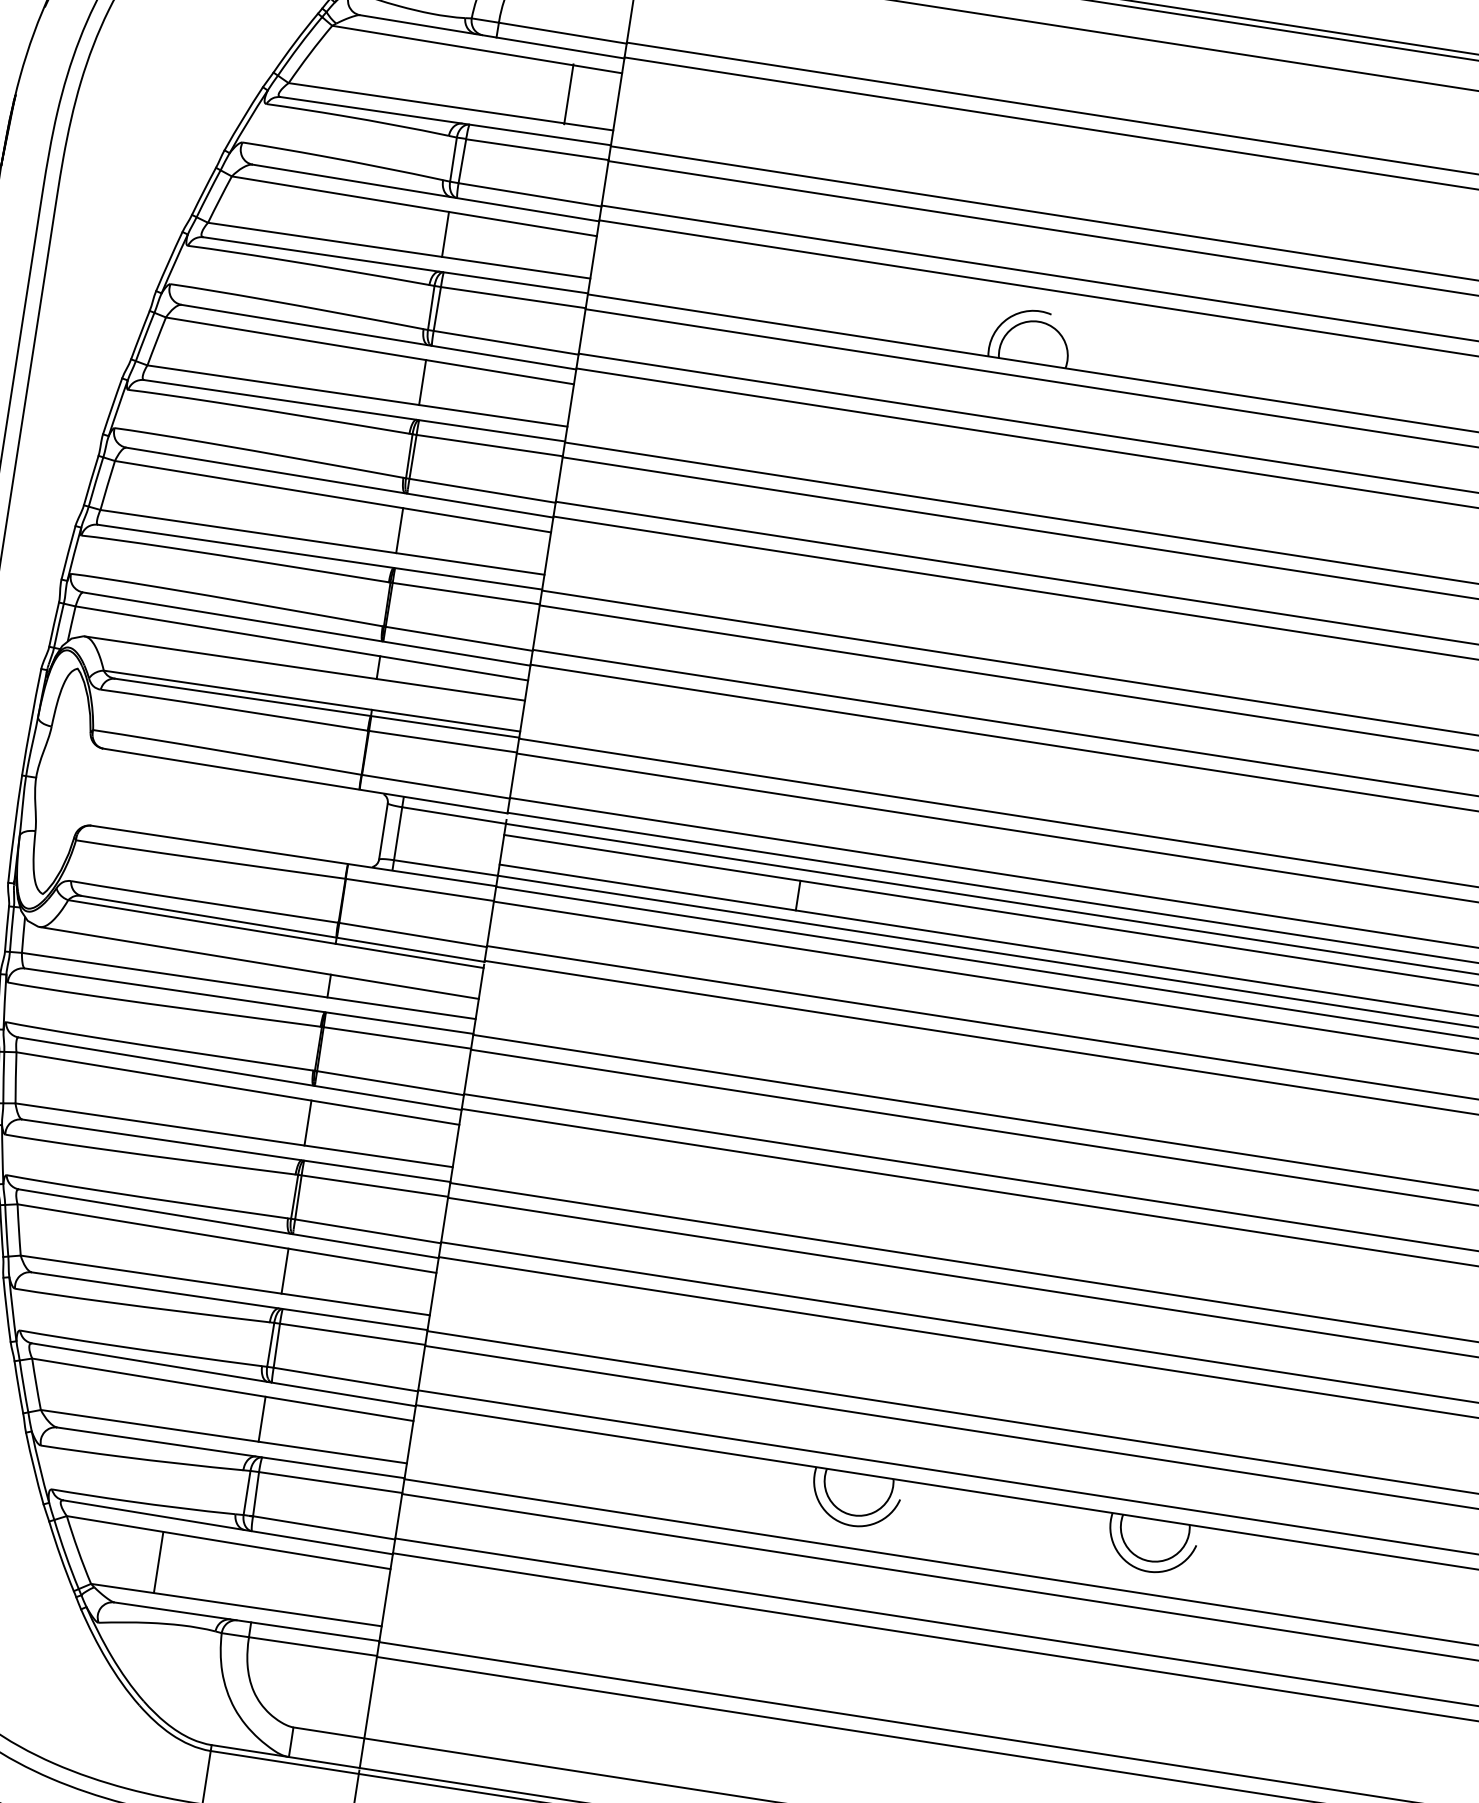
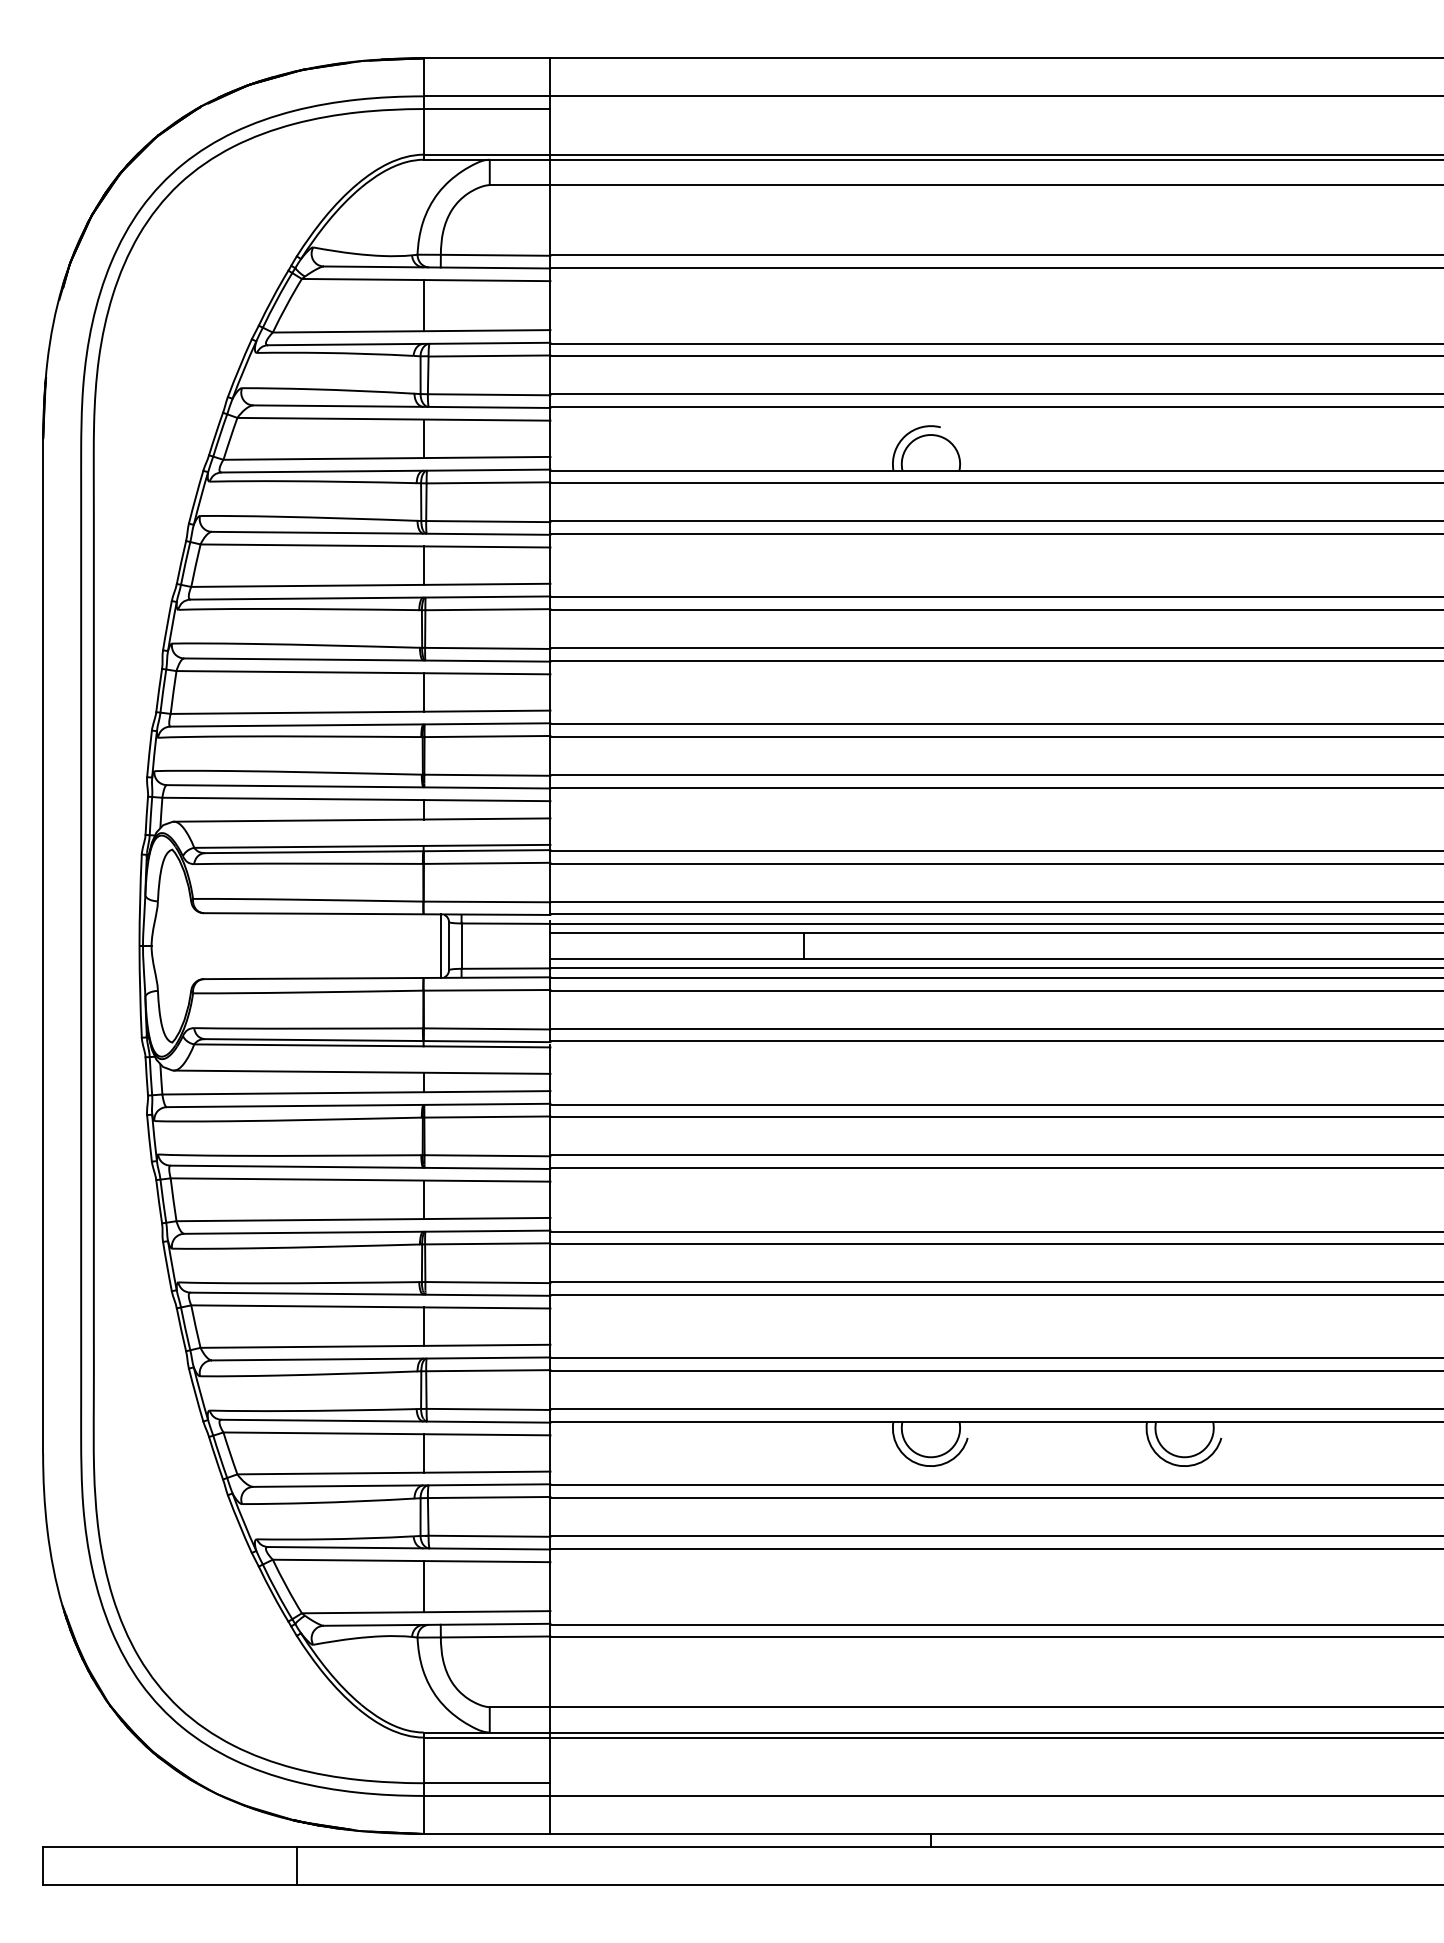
line: (568, 94) -> (423, 305), moved
line: (374, 829) -> (441, 945), added
line: (158, 1562) -> (423, 1586), moved

